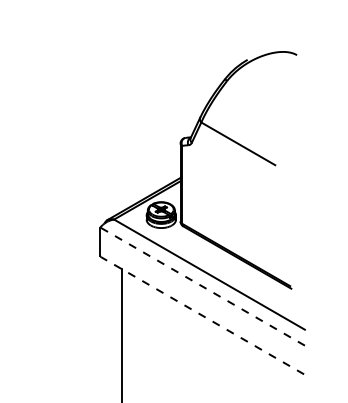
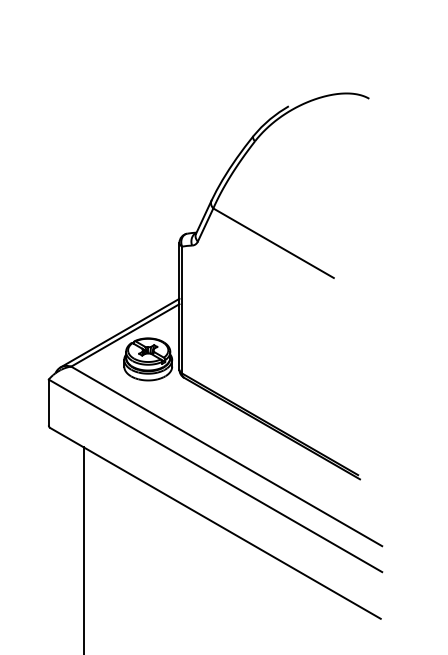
line: (202, 286) -> (215, 475), dashed -> solid
line: (202, 315) -> (215, 522), dashed -> solid

